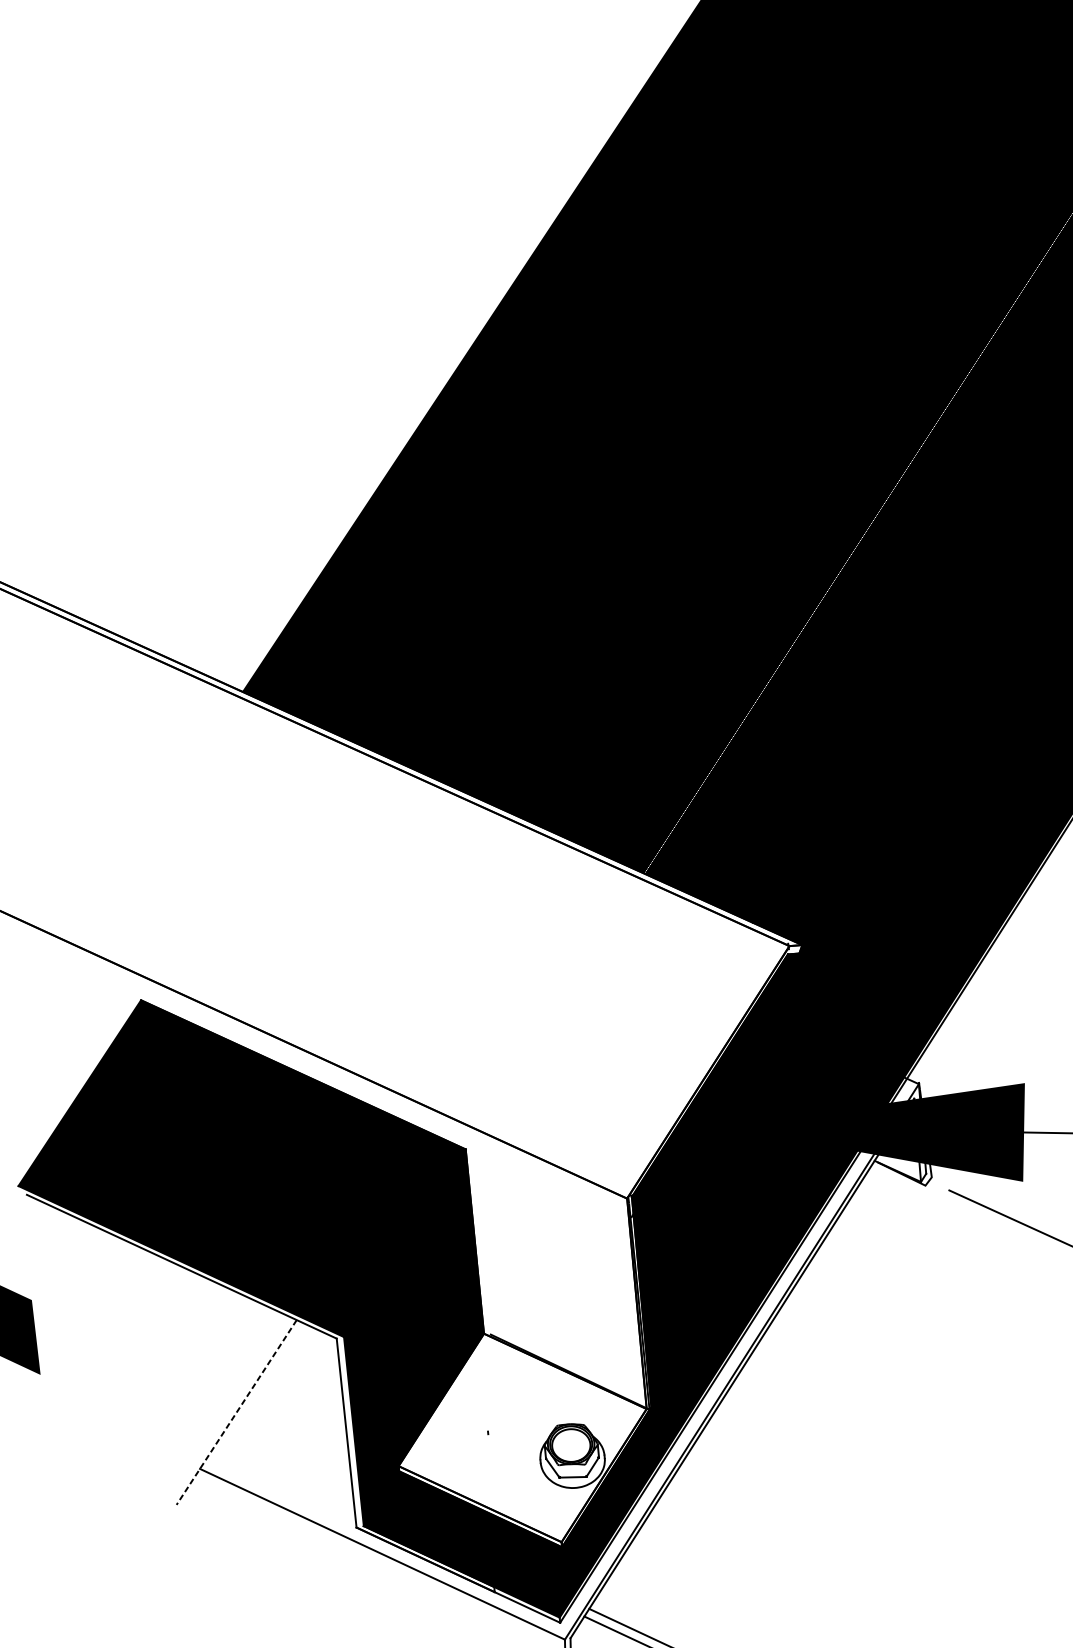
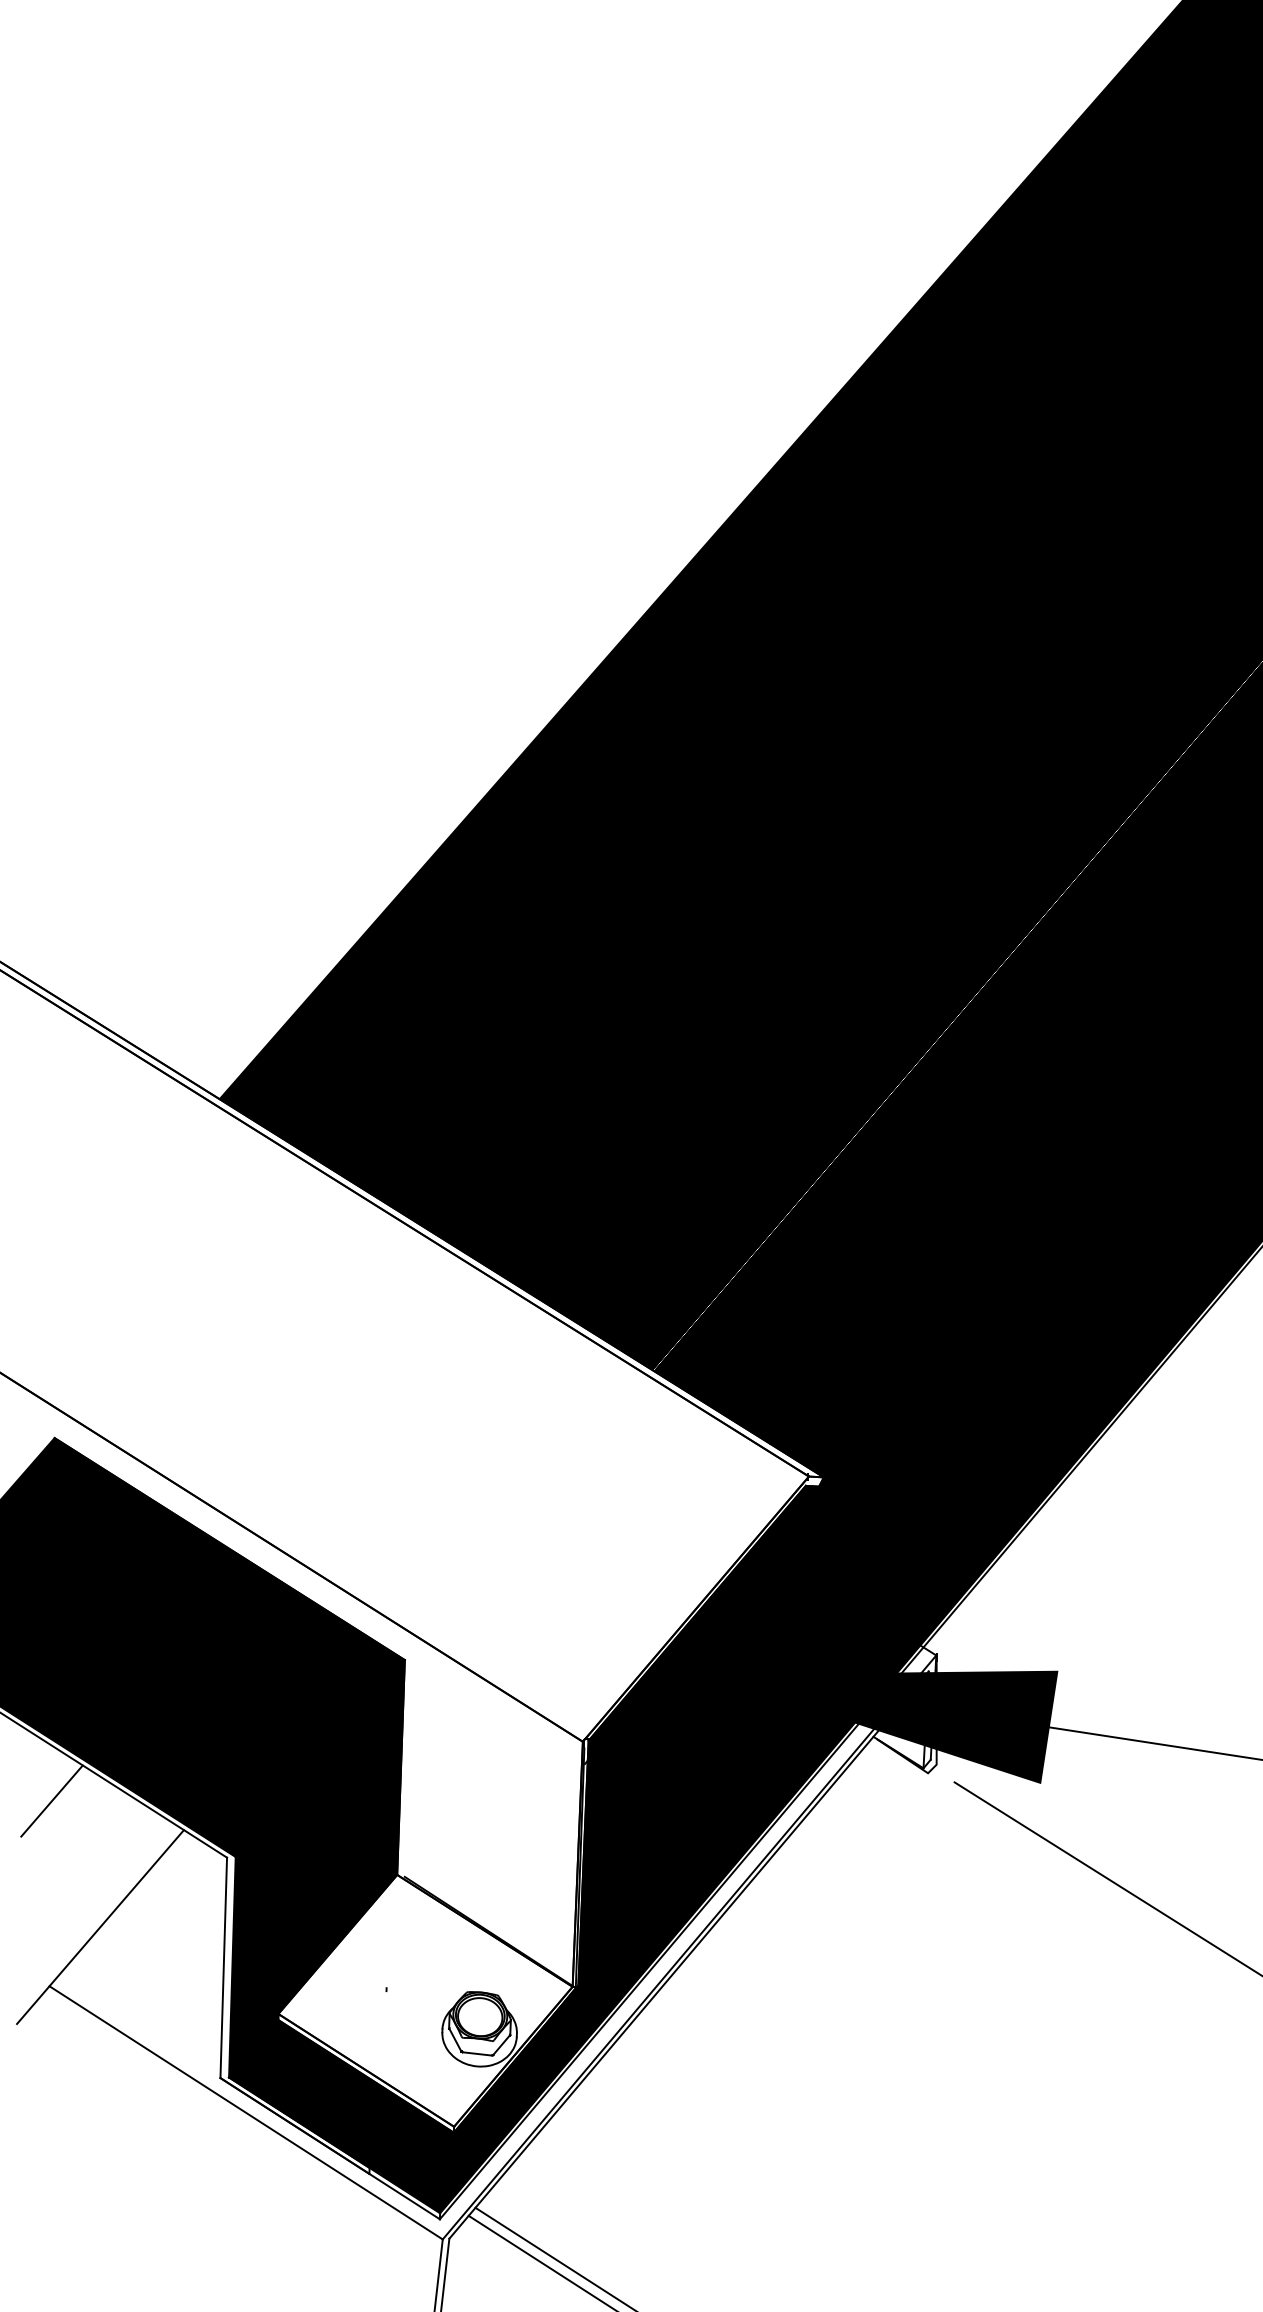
line: (180, 1310) -> (51, 1800), added
line: (236, 1412) -> (100, 1927), dashed -> solid

